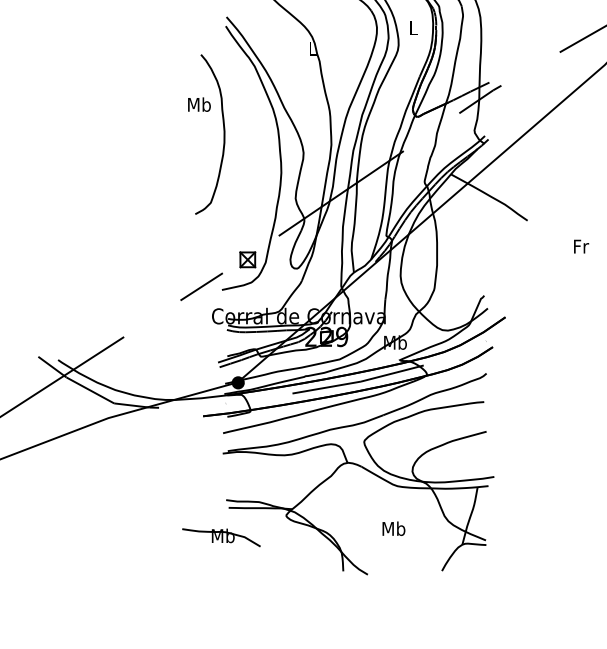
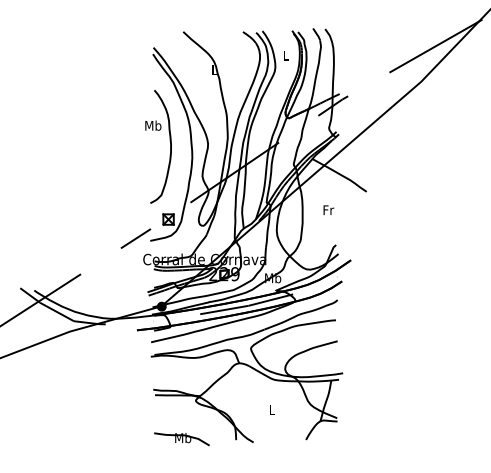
part: (223, 134) -> (170, 146), moved
text: (580, 245) -> (328, 209), moved
text: (394, 528) -> (272, 409), Mb -> L
part: (220, 537) -> (181, 439), moved

